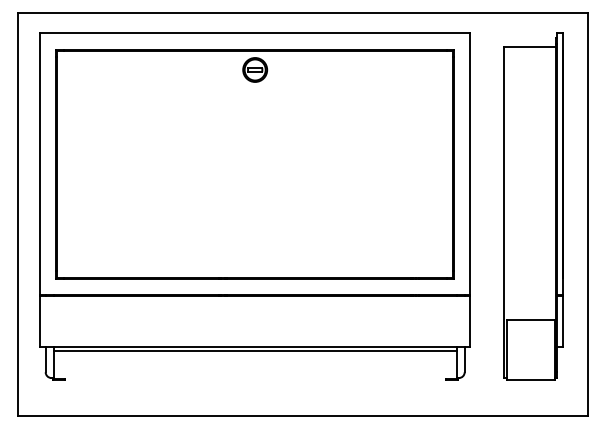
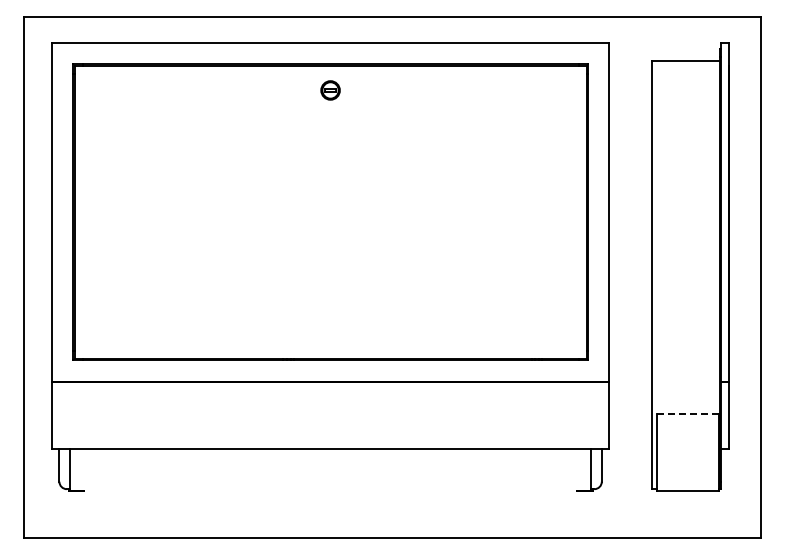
part: (255, 70) -> (330, 90), size x0.6
line: (530, 319) -> (687, 413), solid -> dashed
line: (255, 351) -> (330, 454), removed

